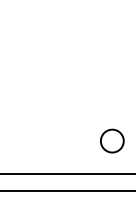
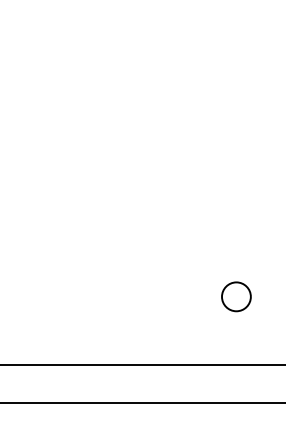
circle: (112, 140) -> (236, 295), size x0.6

